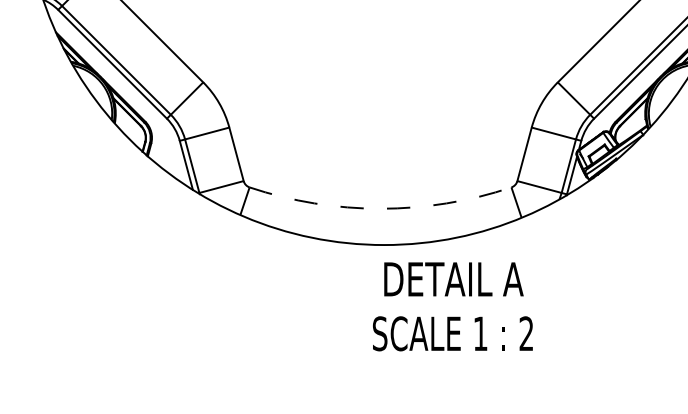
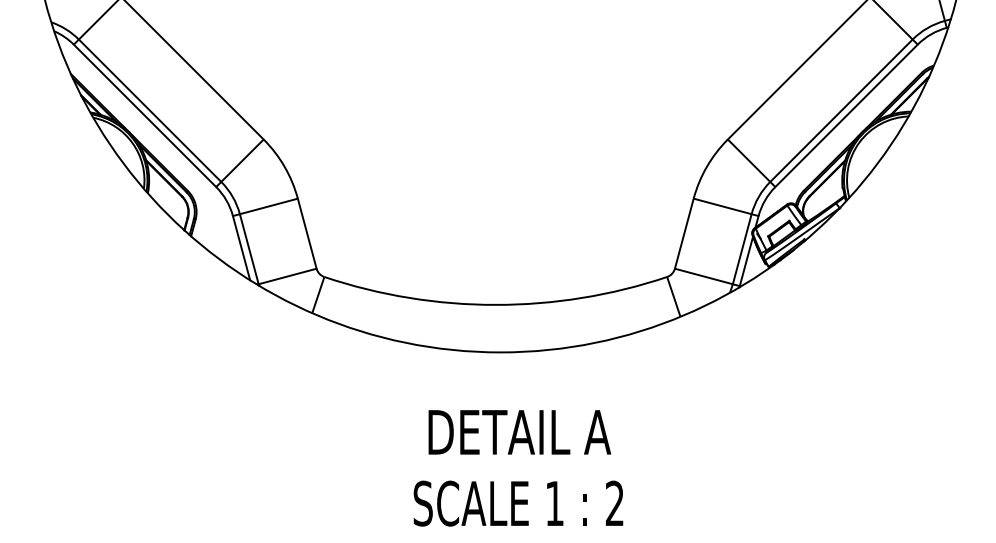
arc: (380, 208) -> (495, 304), dashed -> solid
text: (452, 306) -> (518, 468), moved

